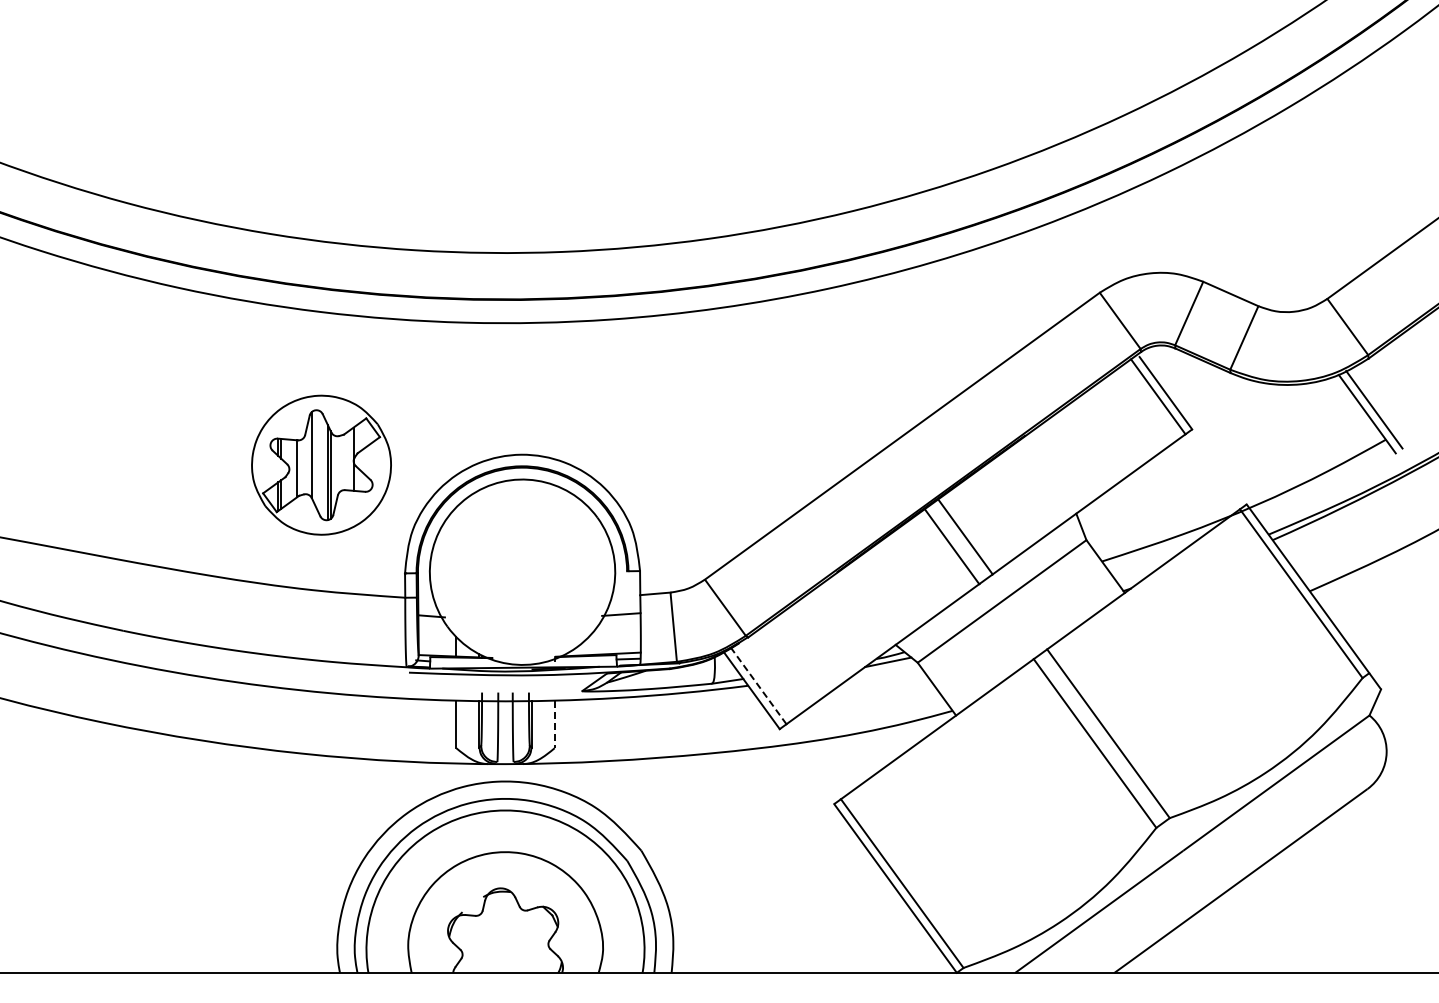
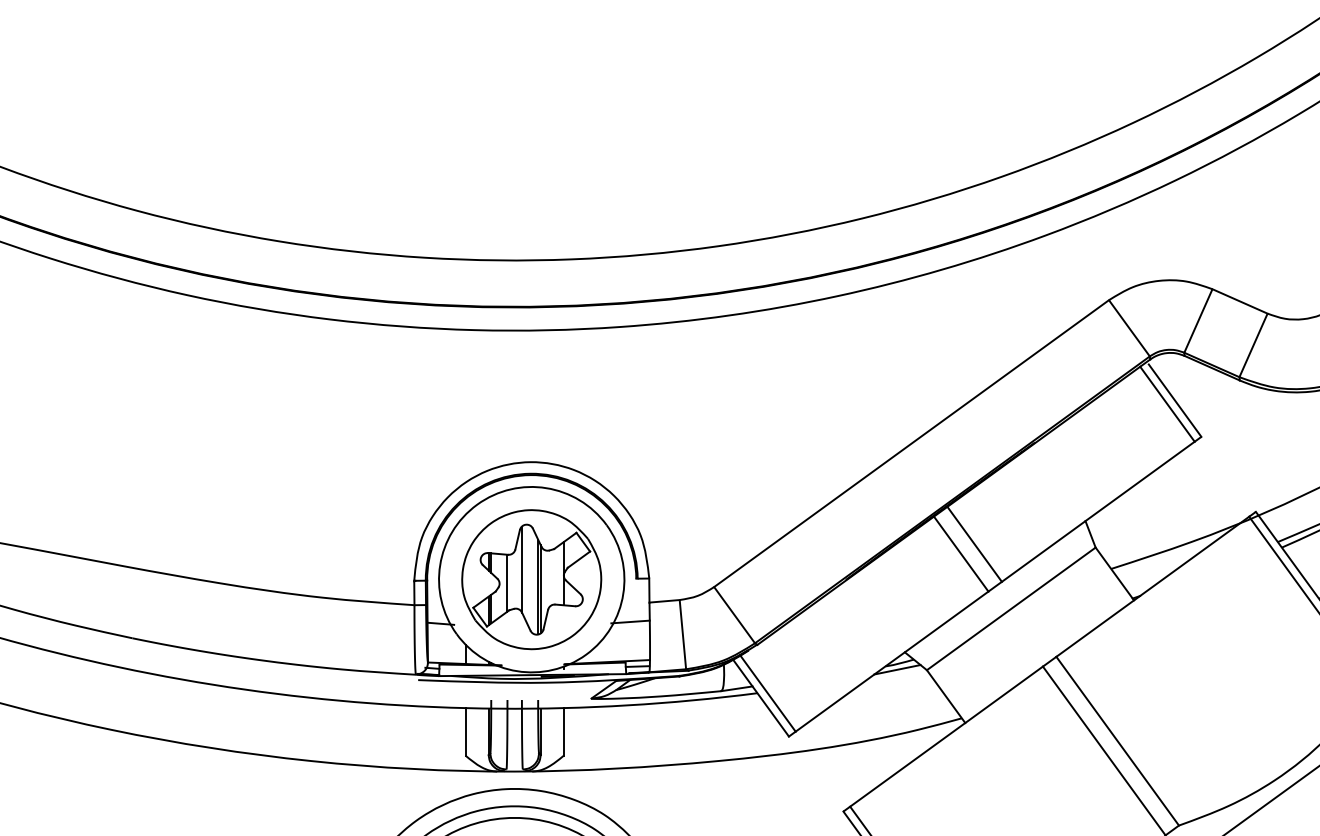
part: (321, 464) -> (531, 578), moved
line: (758, 685) -> (767, 692), dashed -> solid
line: (554, 724) -> (563, 731), dashed -> solid

